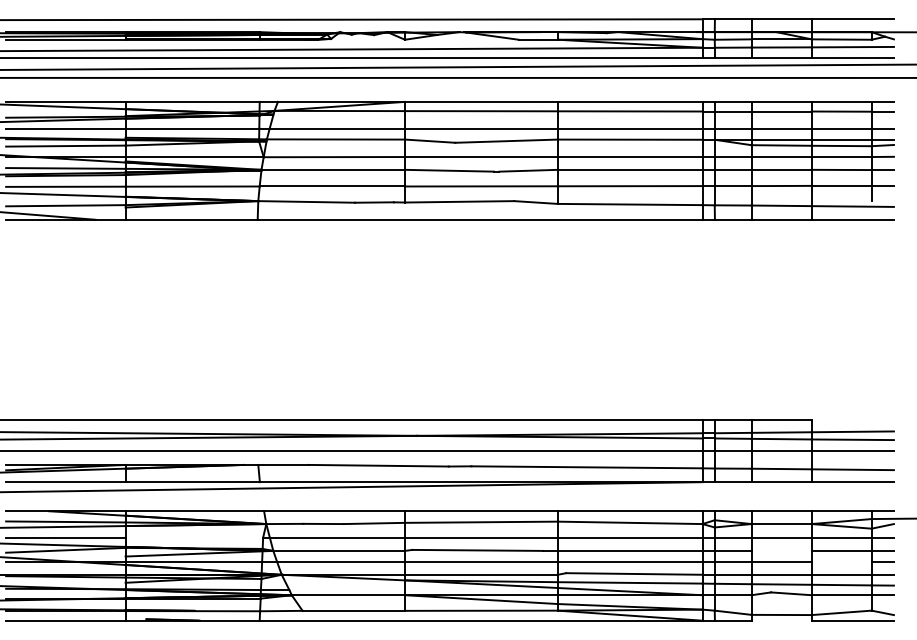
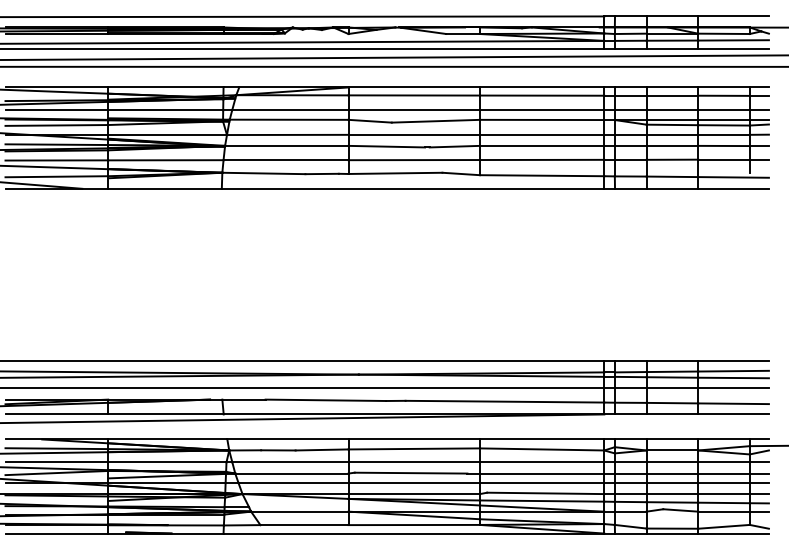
line: (852, 420) -> (733, 361), added
line: (194, 537) -> (167, 462), added
line: (781, 550) -> (672, 473), added
line: (841, 561) -> (723, 482), added
line: (781, 620) -> (672, 533), added

